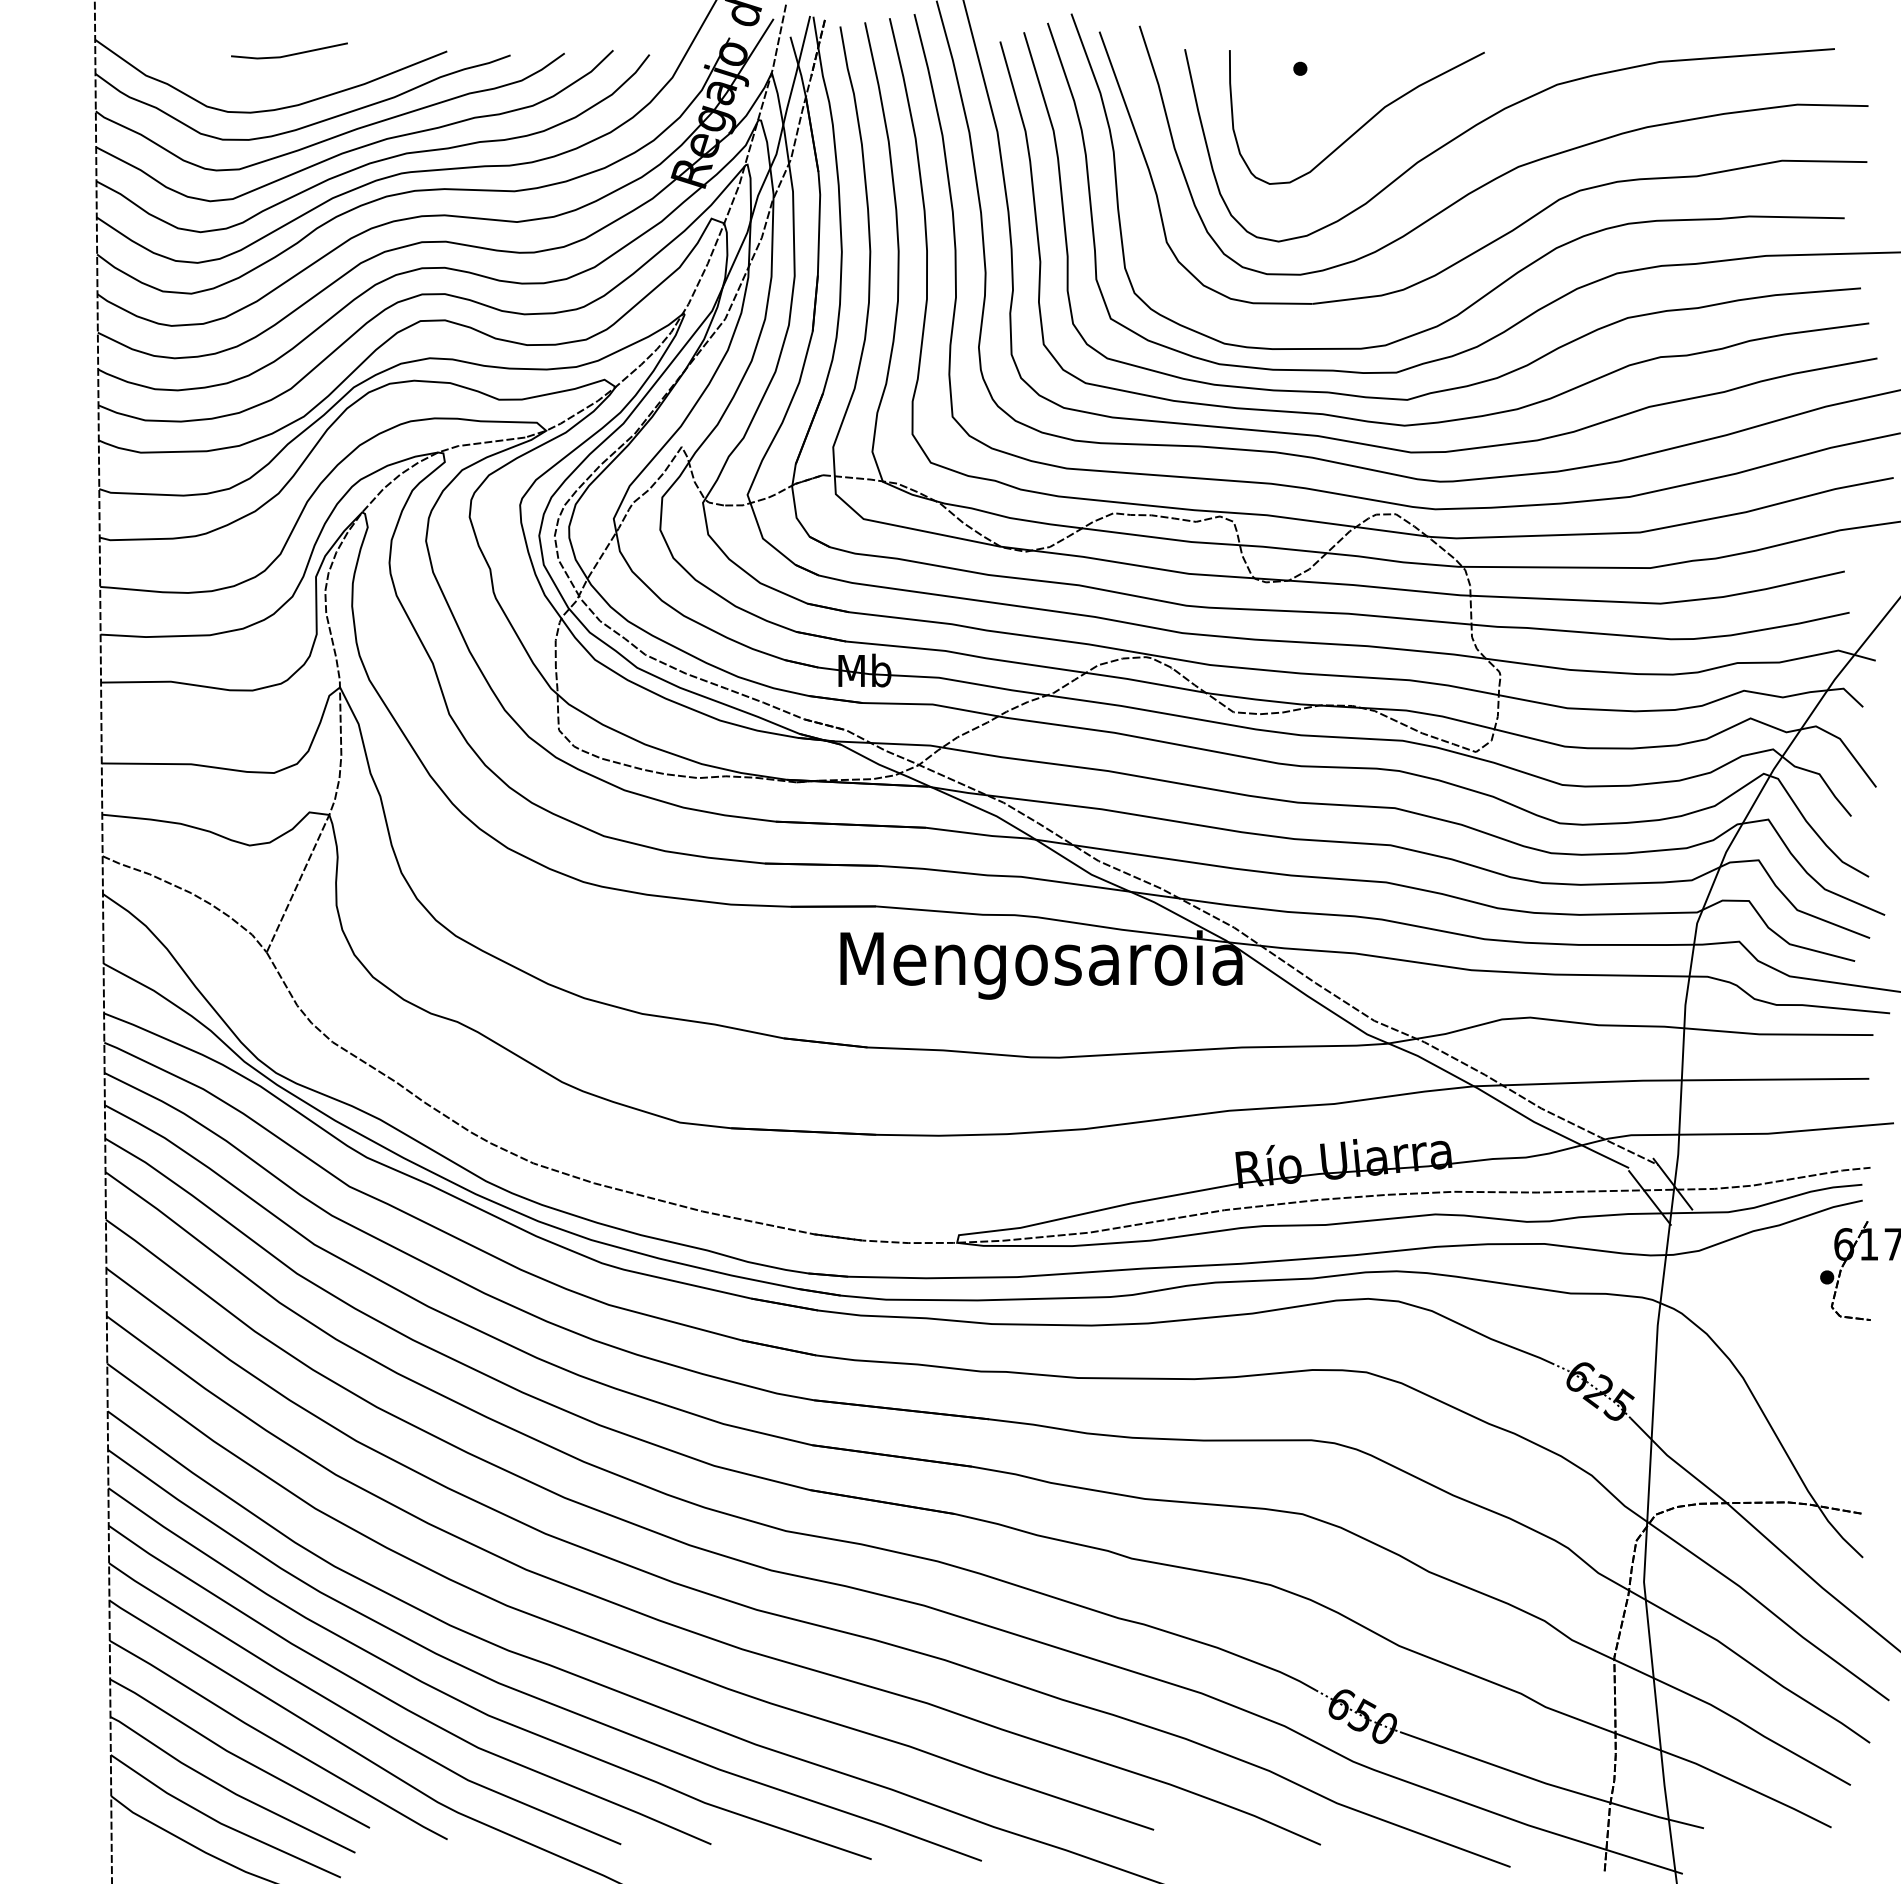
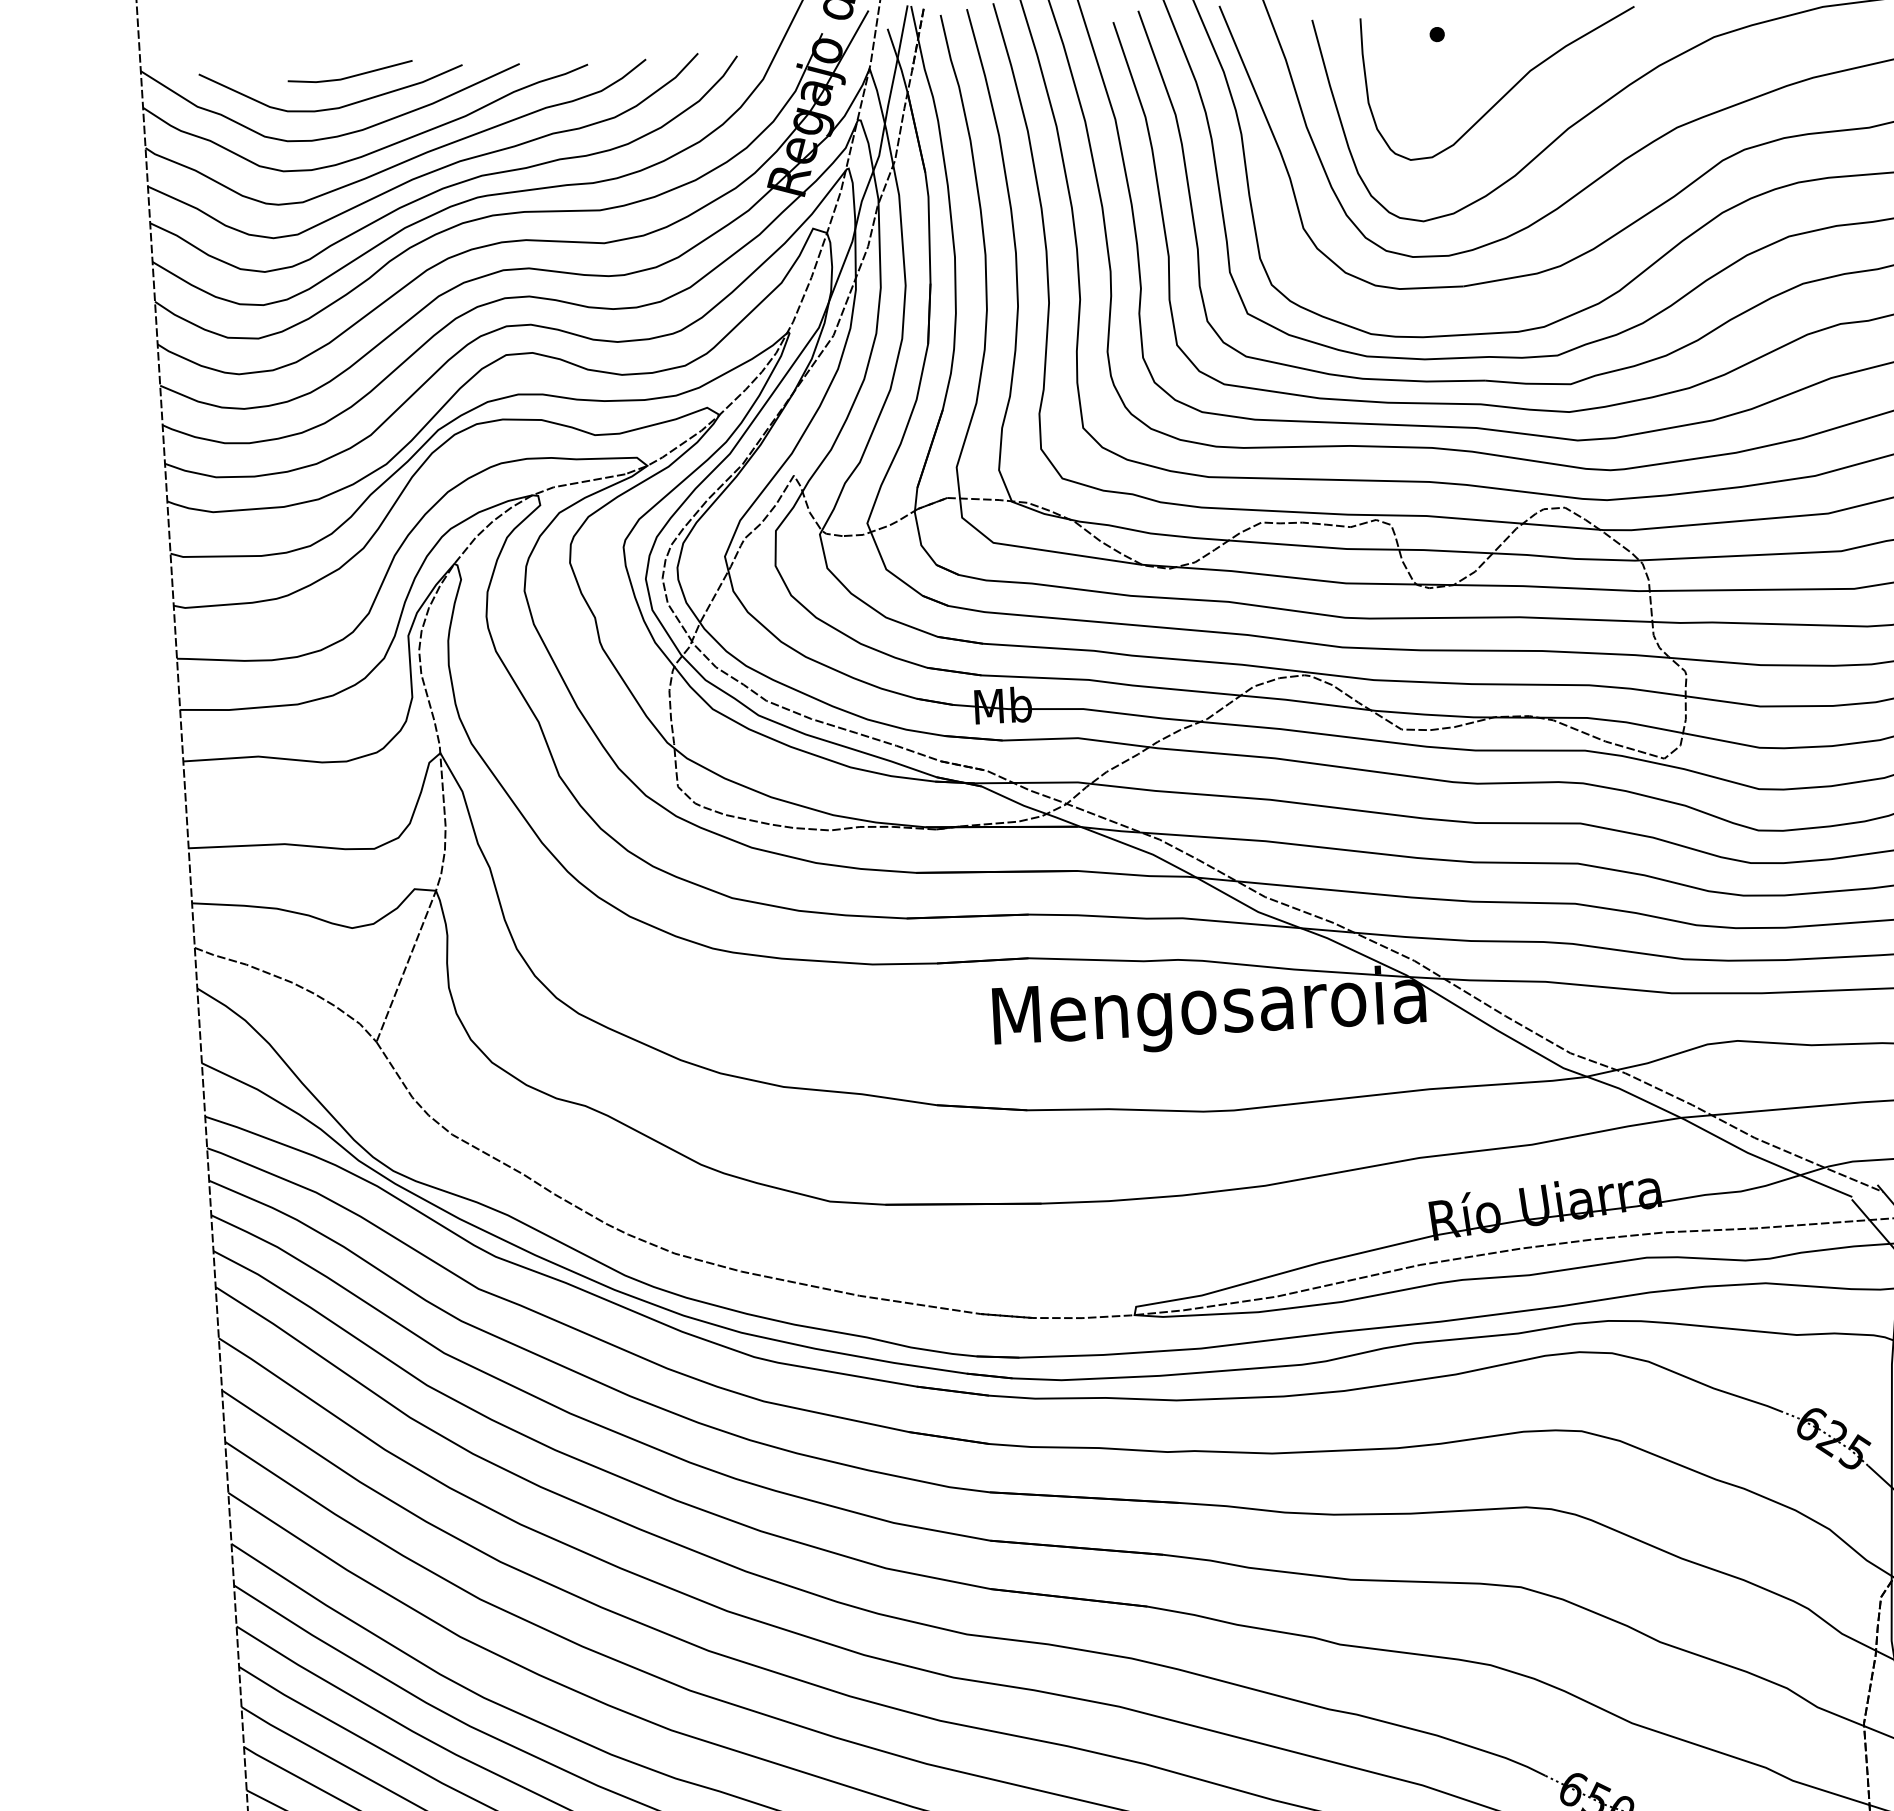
curve: (275, 82) -> (336, 106), added

